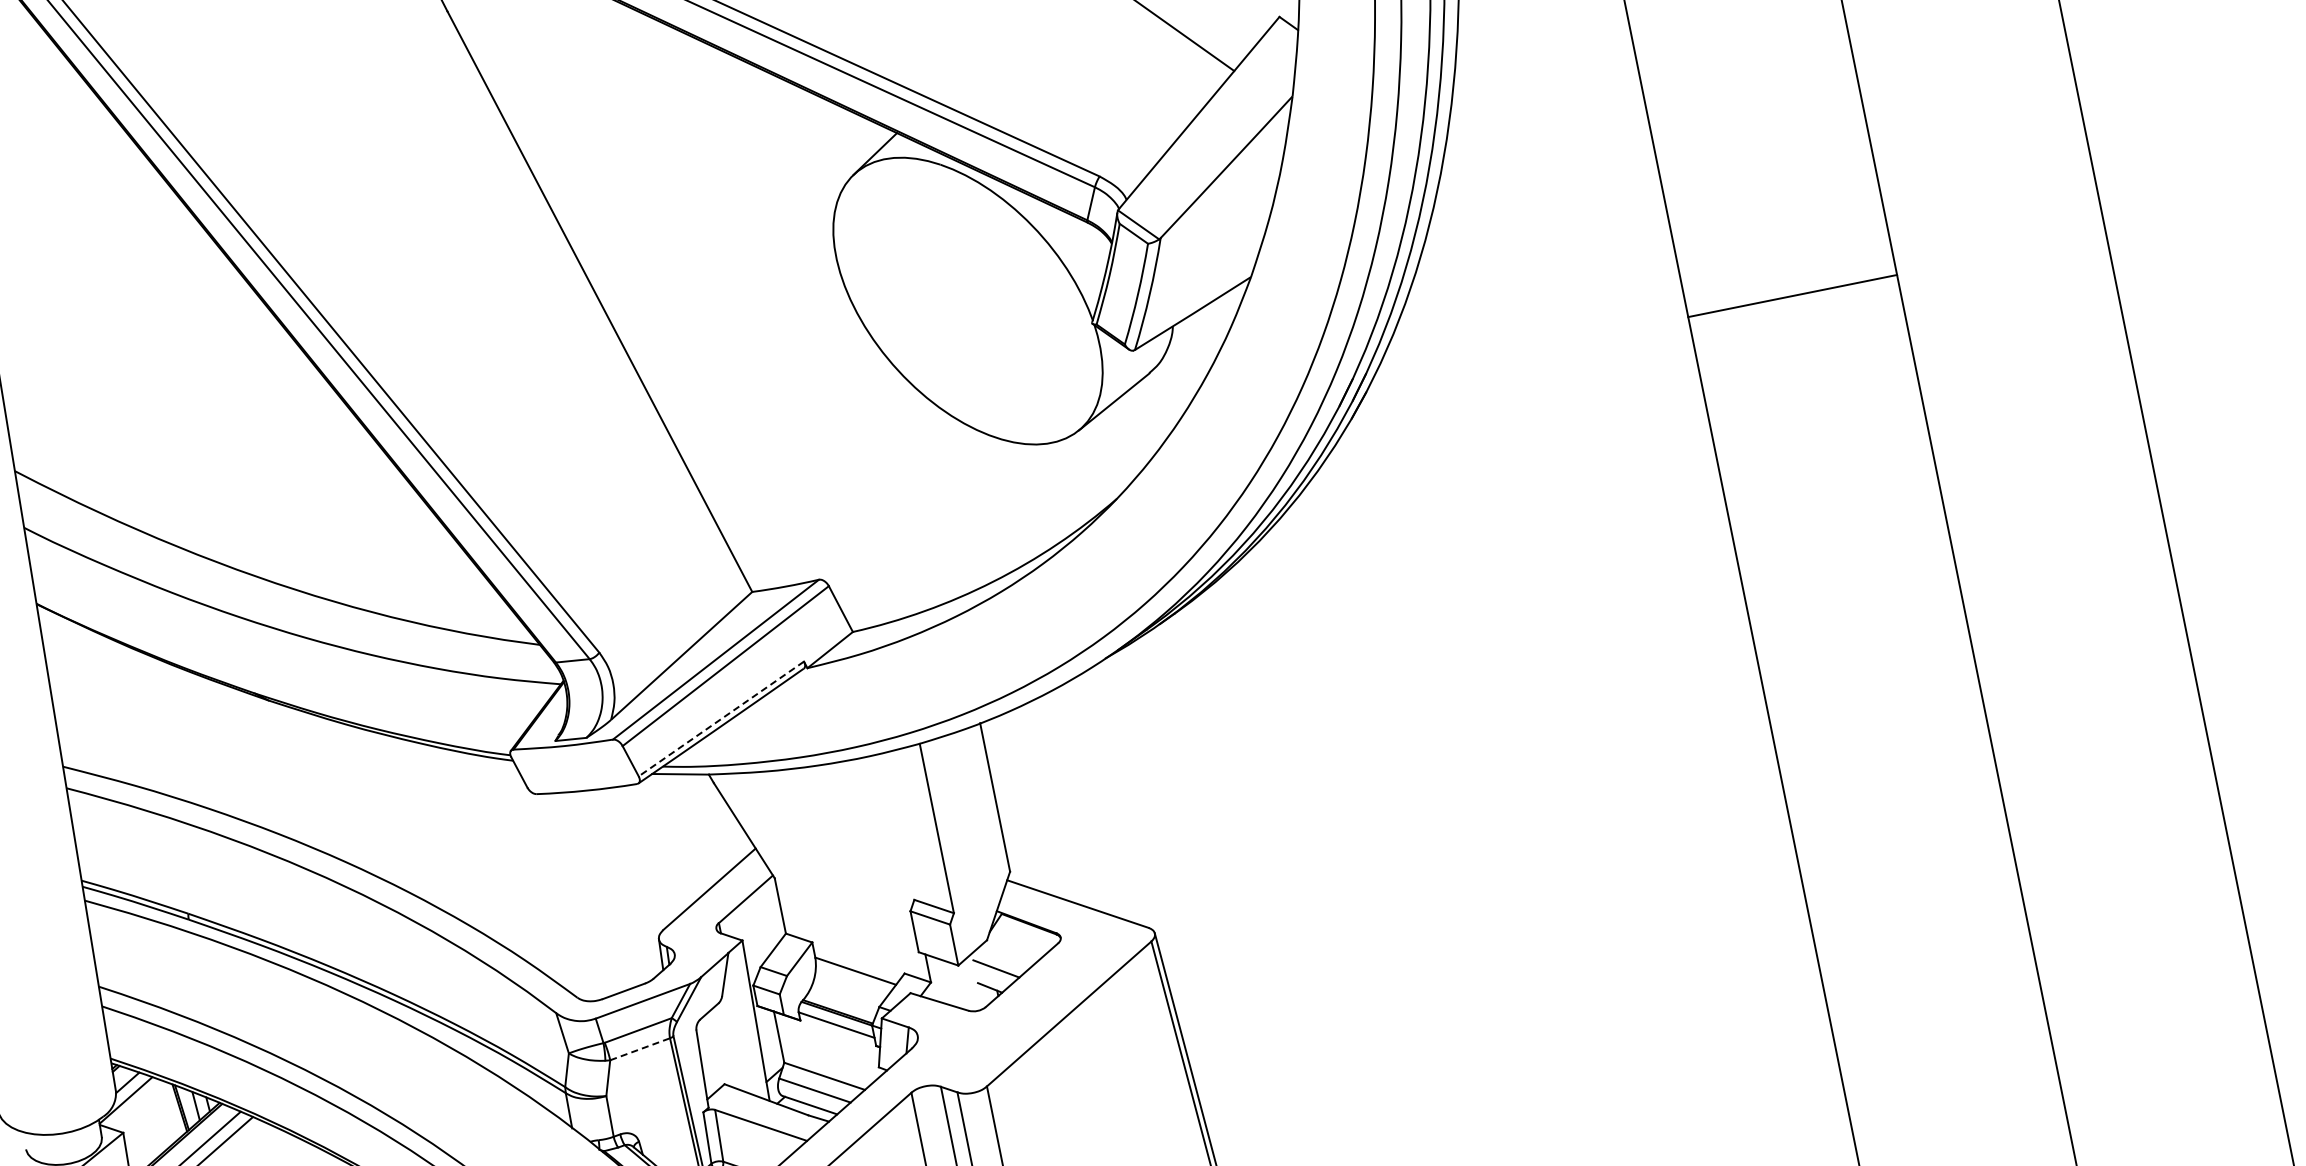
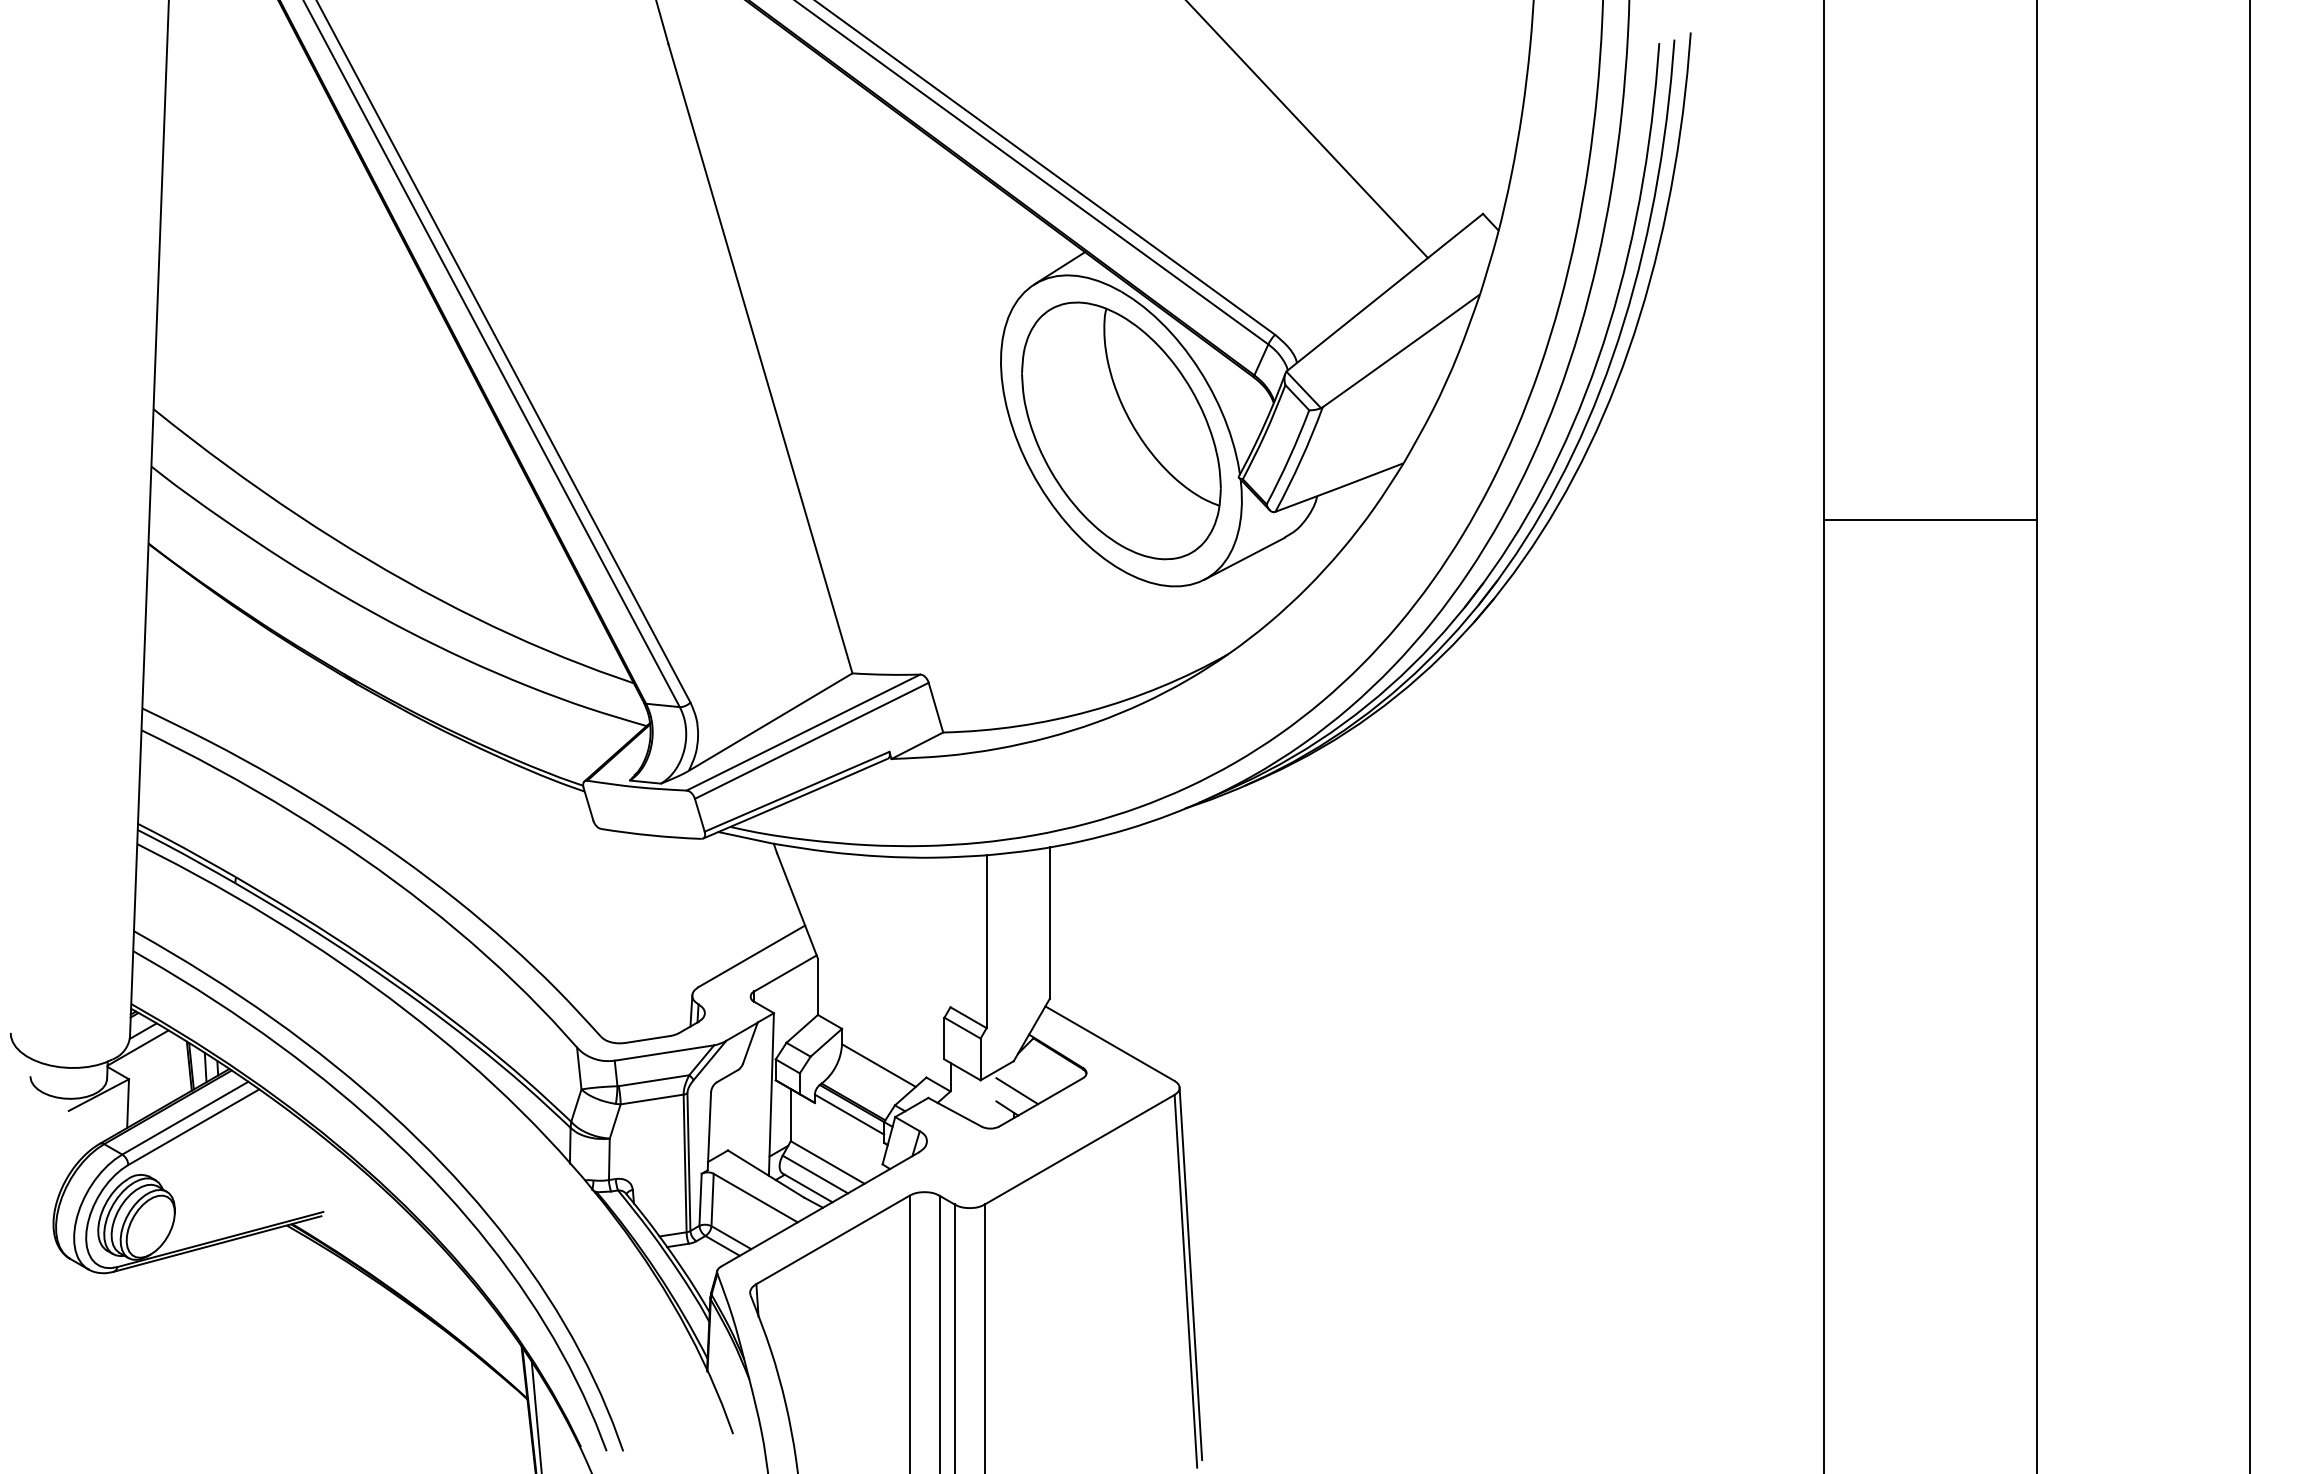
line: (1792, 295) -> (1930, 519), moved
part: (967, 300) -> (1121, 430), added
line: (721, 718) -> (797, 791), dashed -> solid
line: (640, 1049) -> (652, 1099), dashed -> solid

